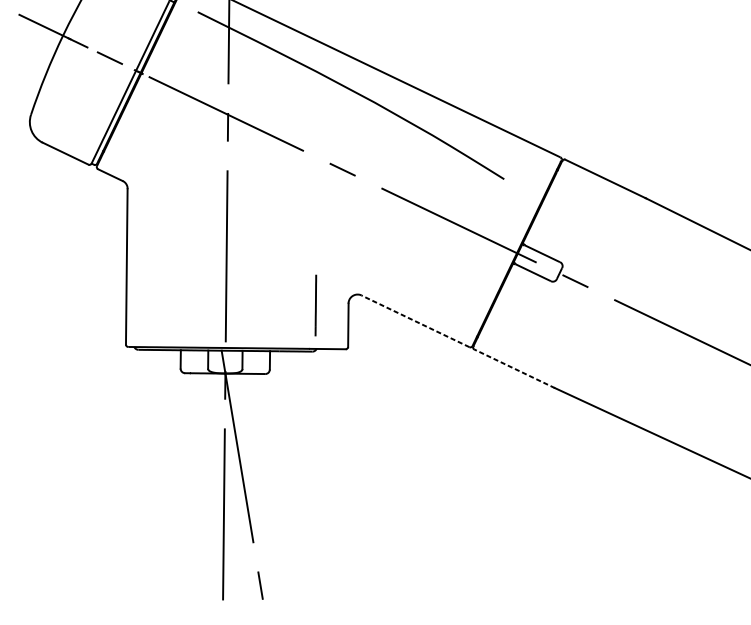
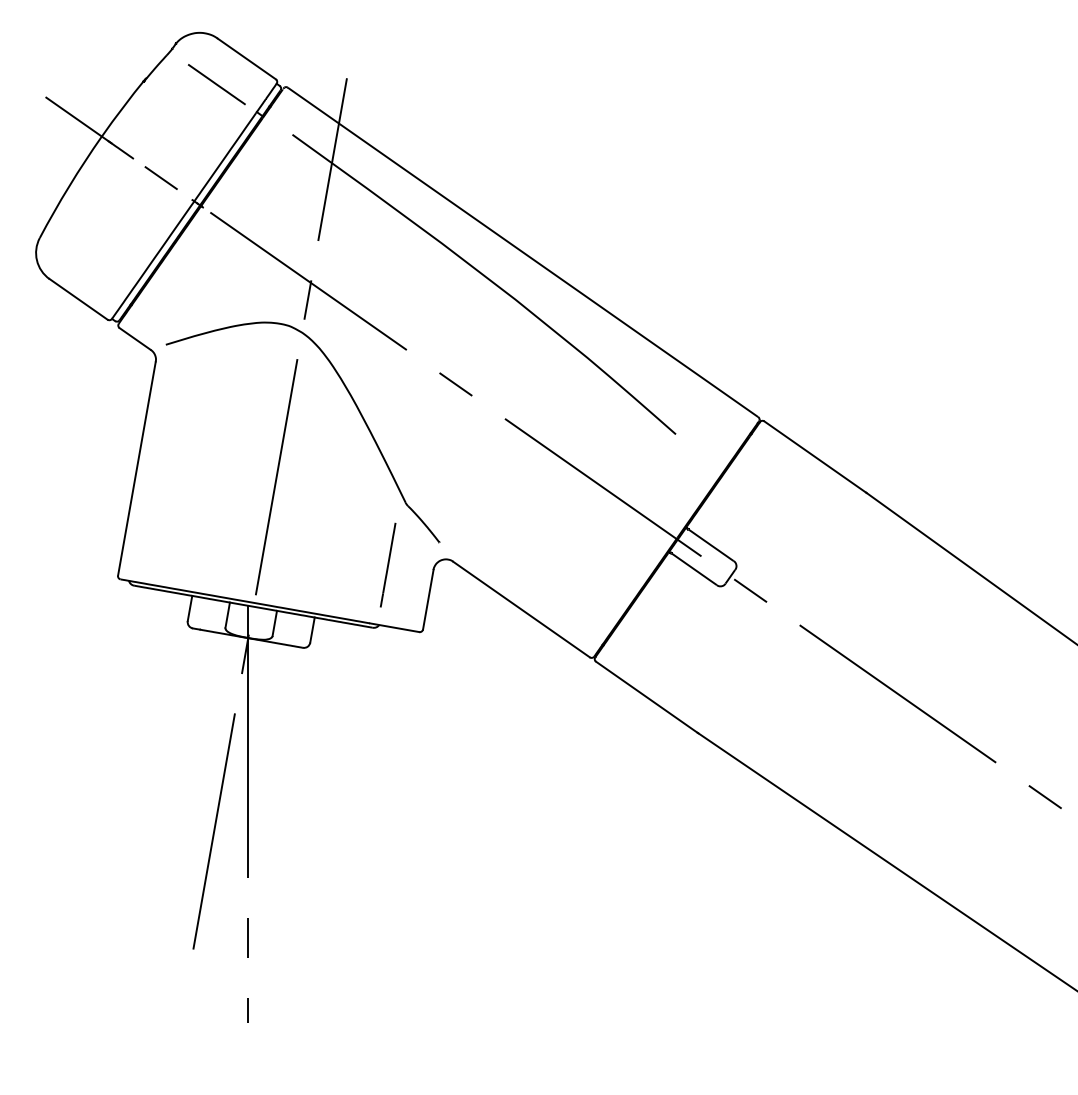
part: (274, 197) -> (355, 406), added
line: (415, 321) -> (521, 609), dashed -> solid
line: (514, 368) -> (646, 697), dashed -> solid

